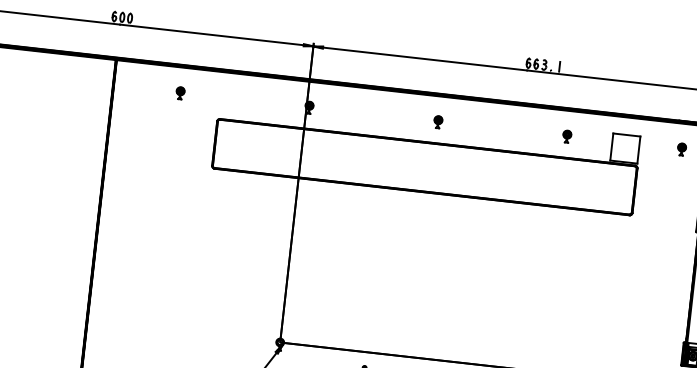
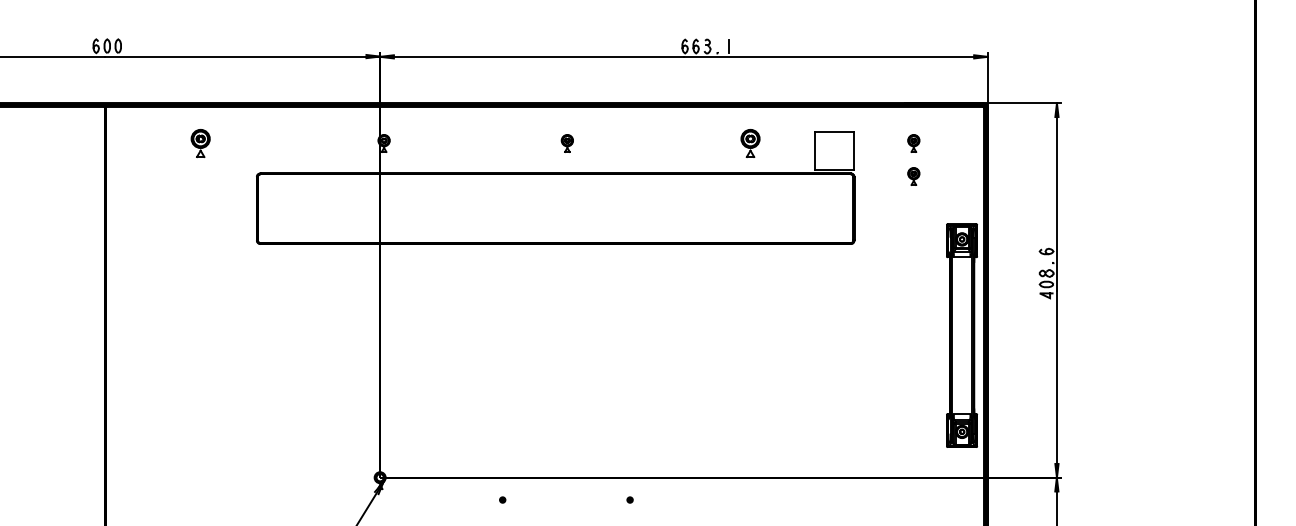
part: (180, 93) -> (200, 143), size x1.6
part: (567, 136) -> (750, 143), size x1.6
part: (679, 172) -> (913, 176), added

